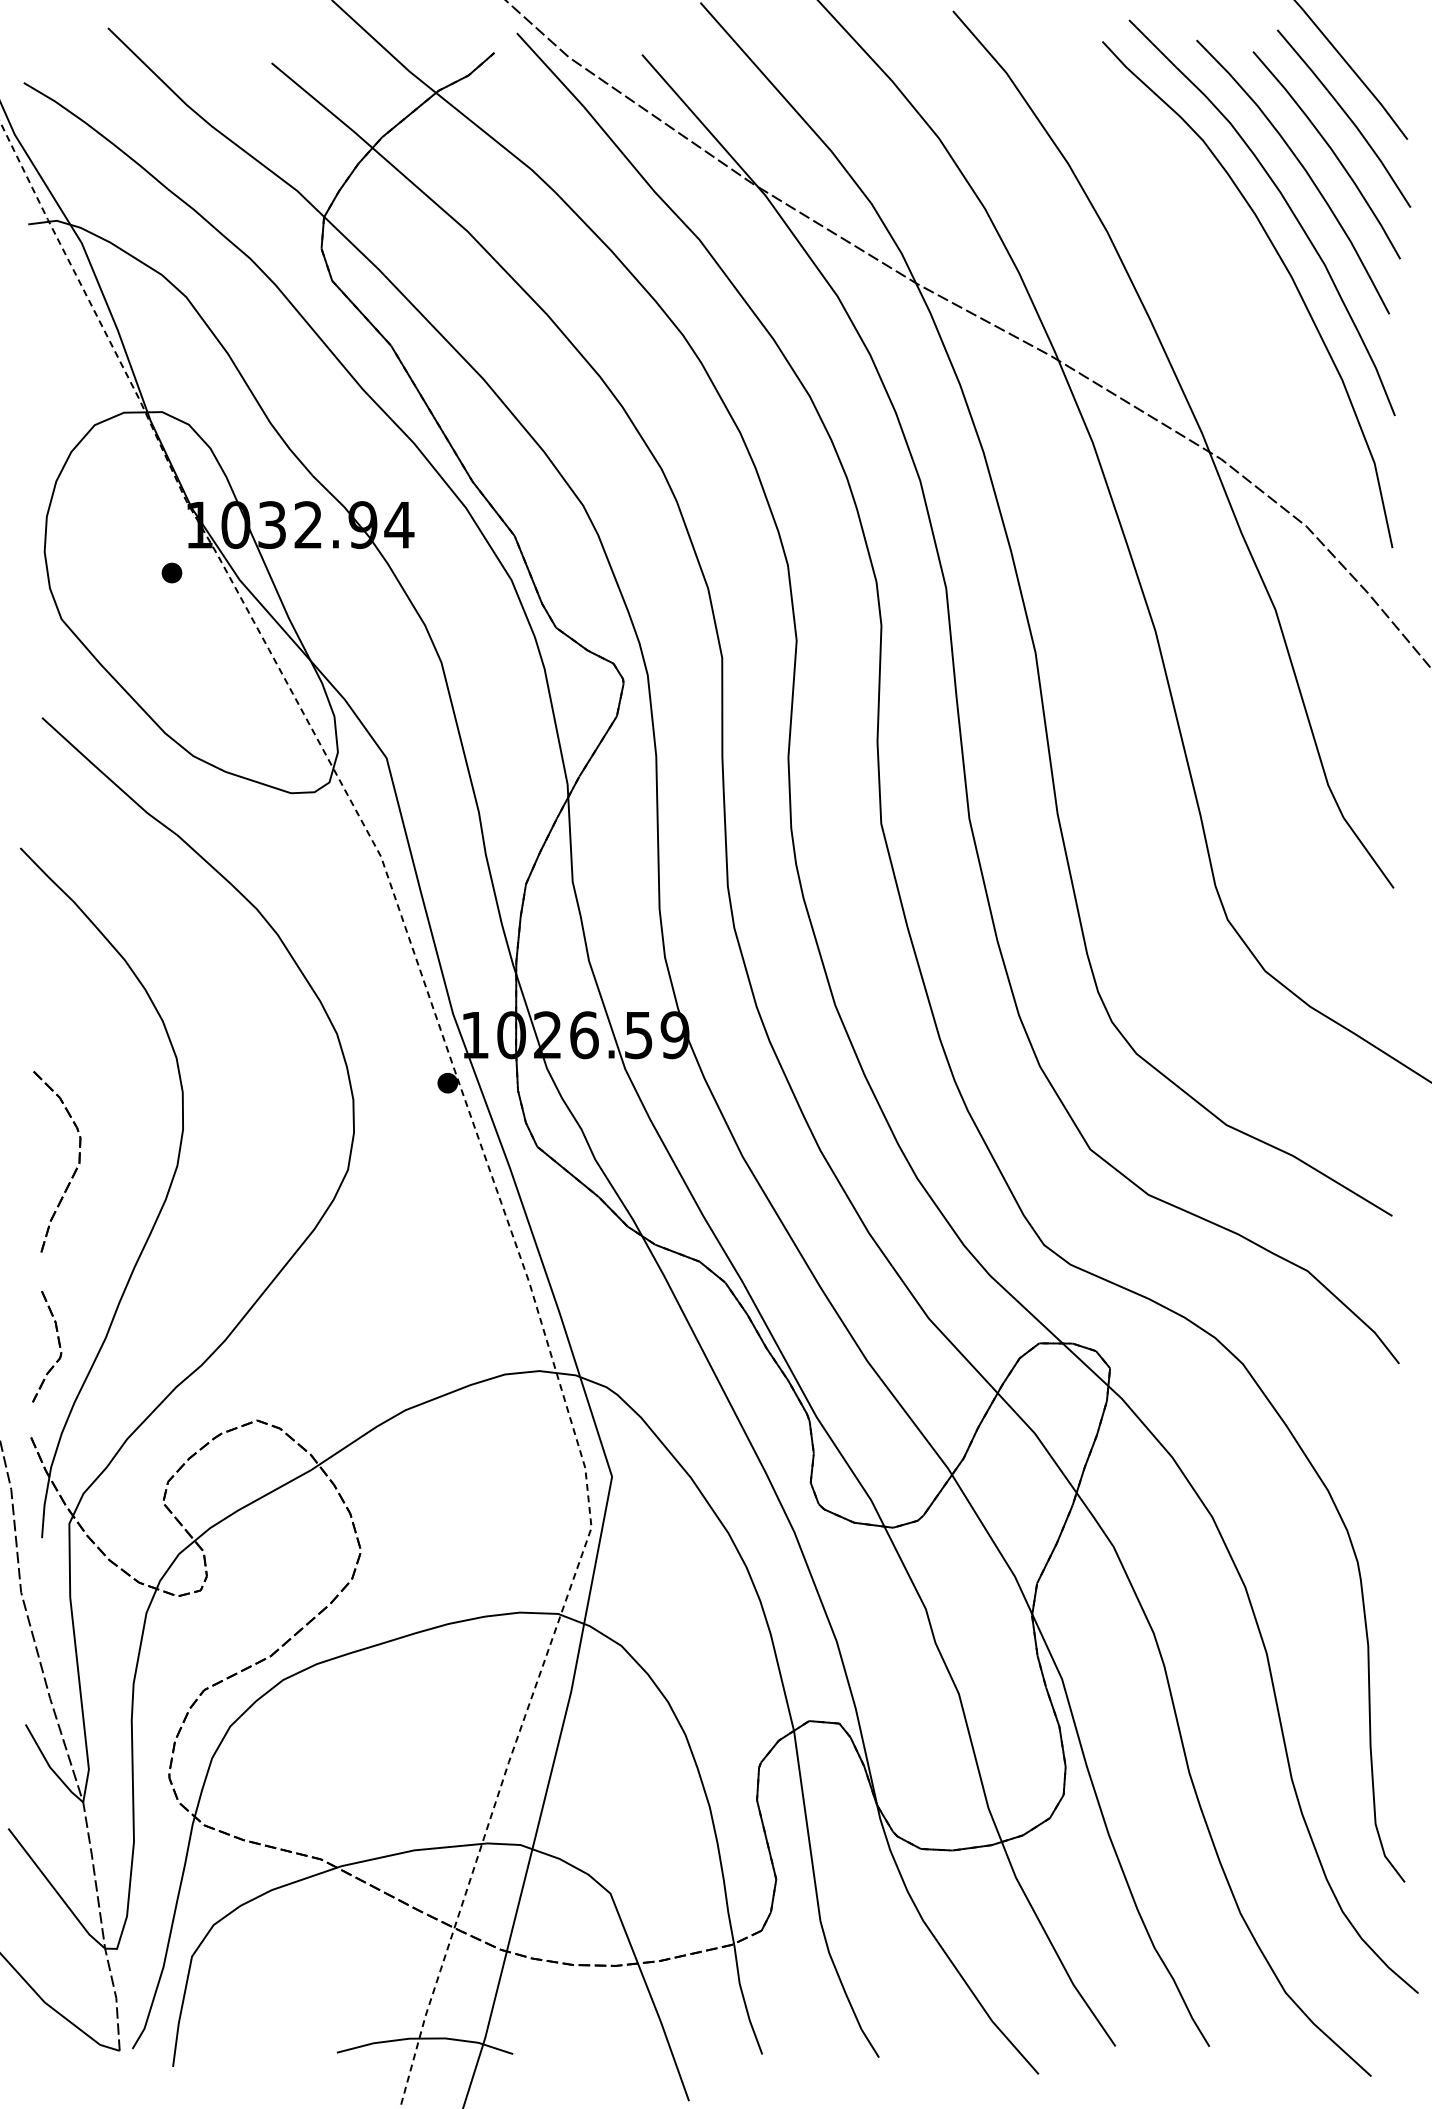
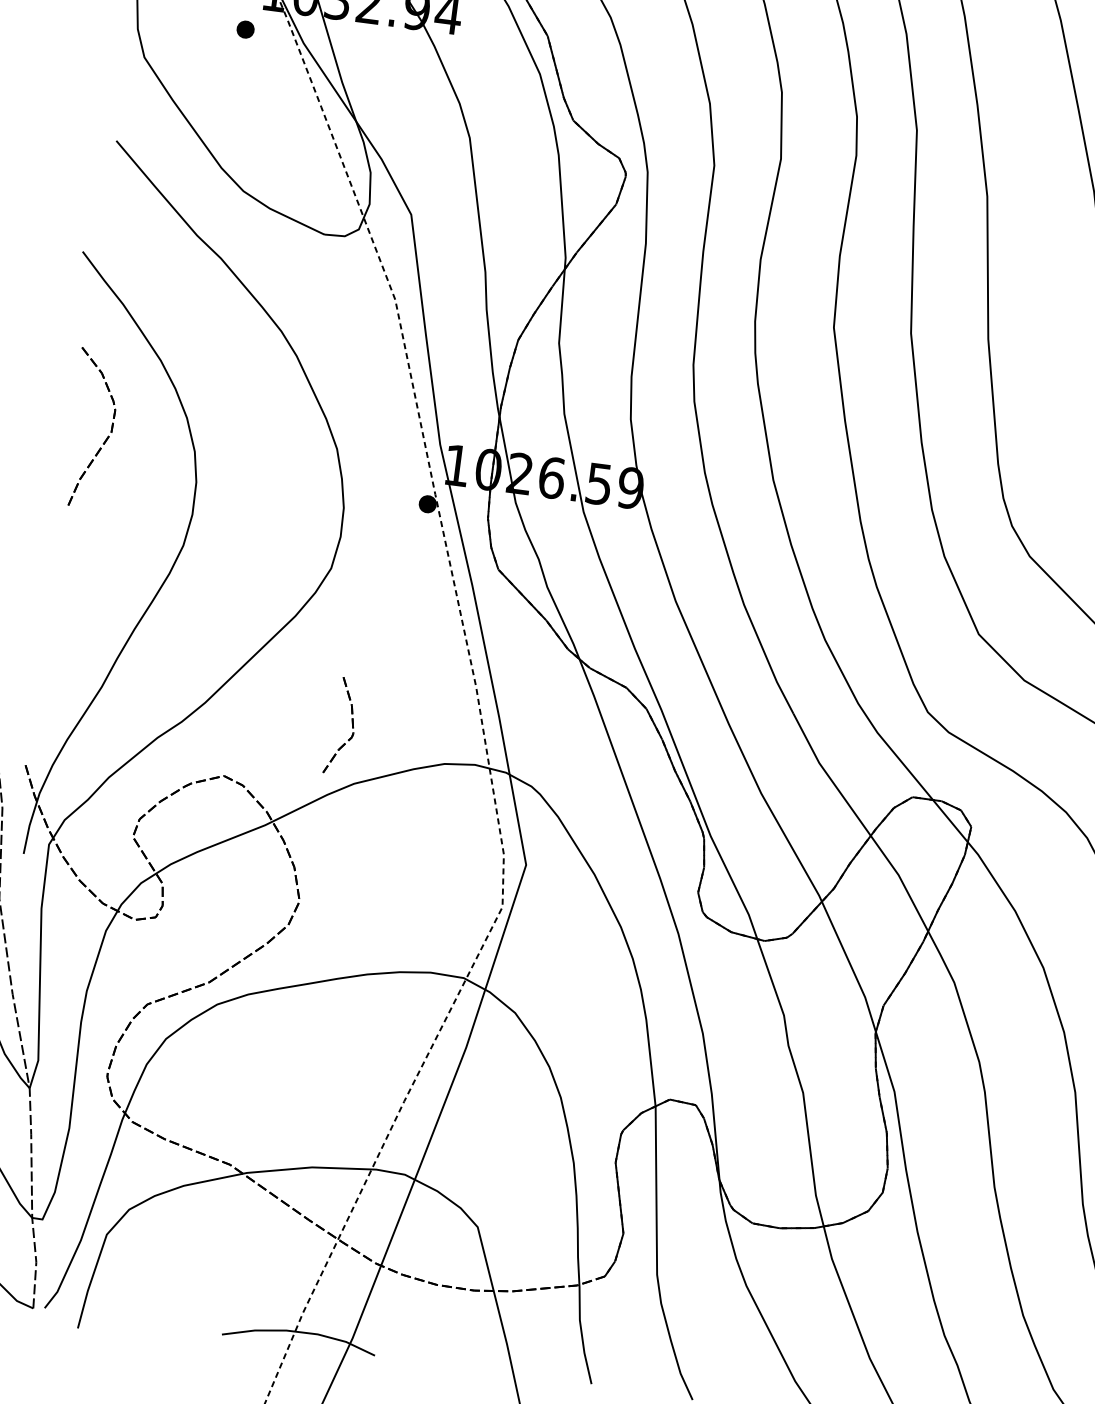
part: (74, 1170) -> (106, 438), moved
part: (58, 1345) -> (351, 726), moved

